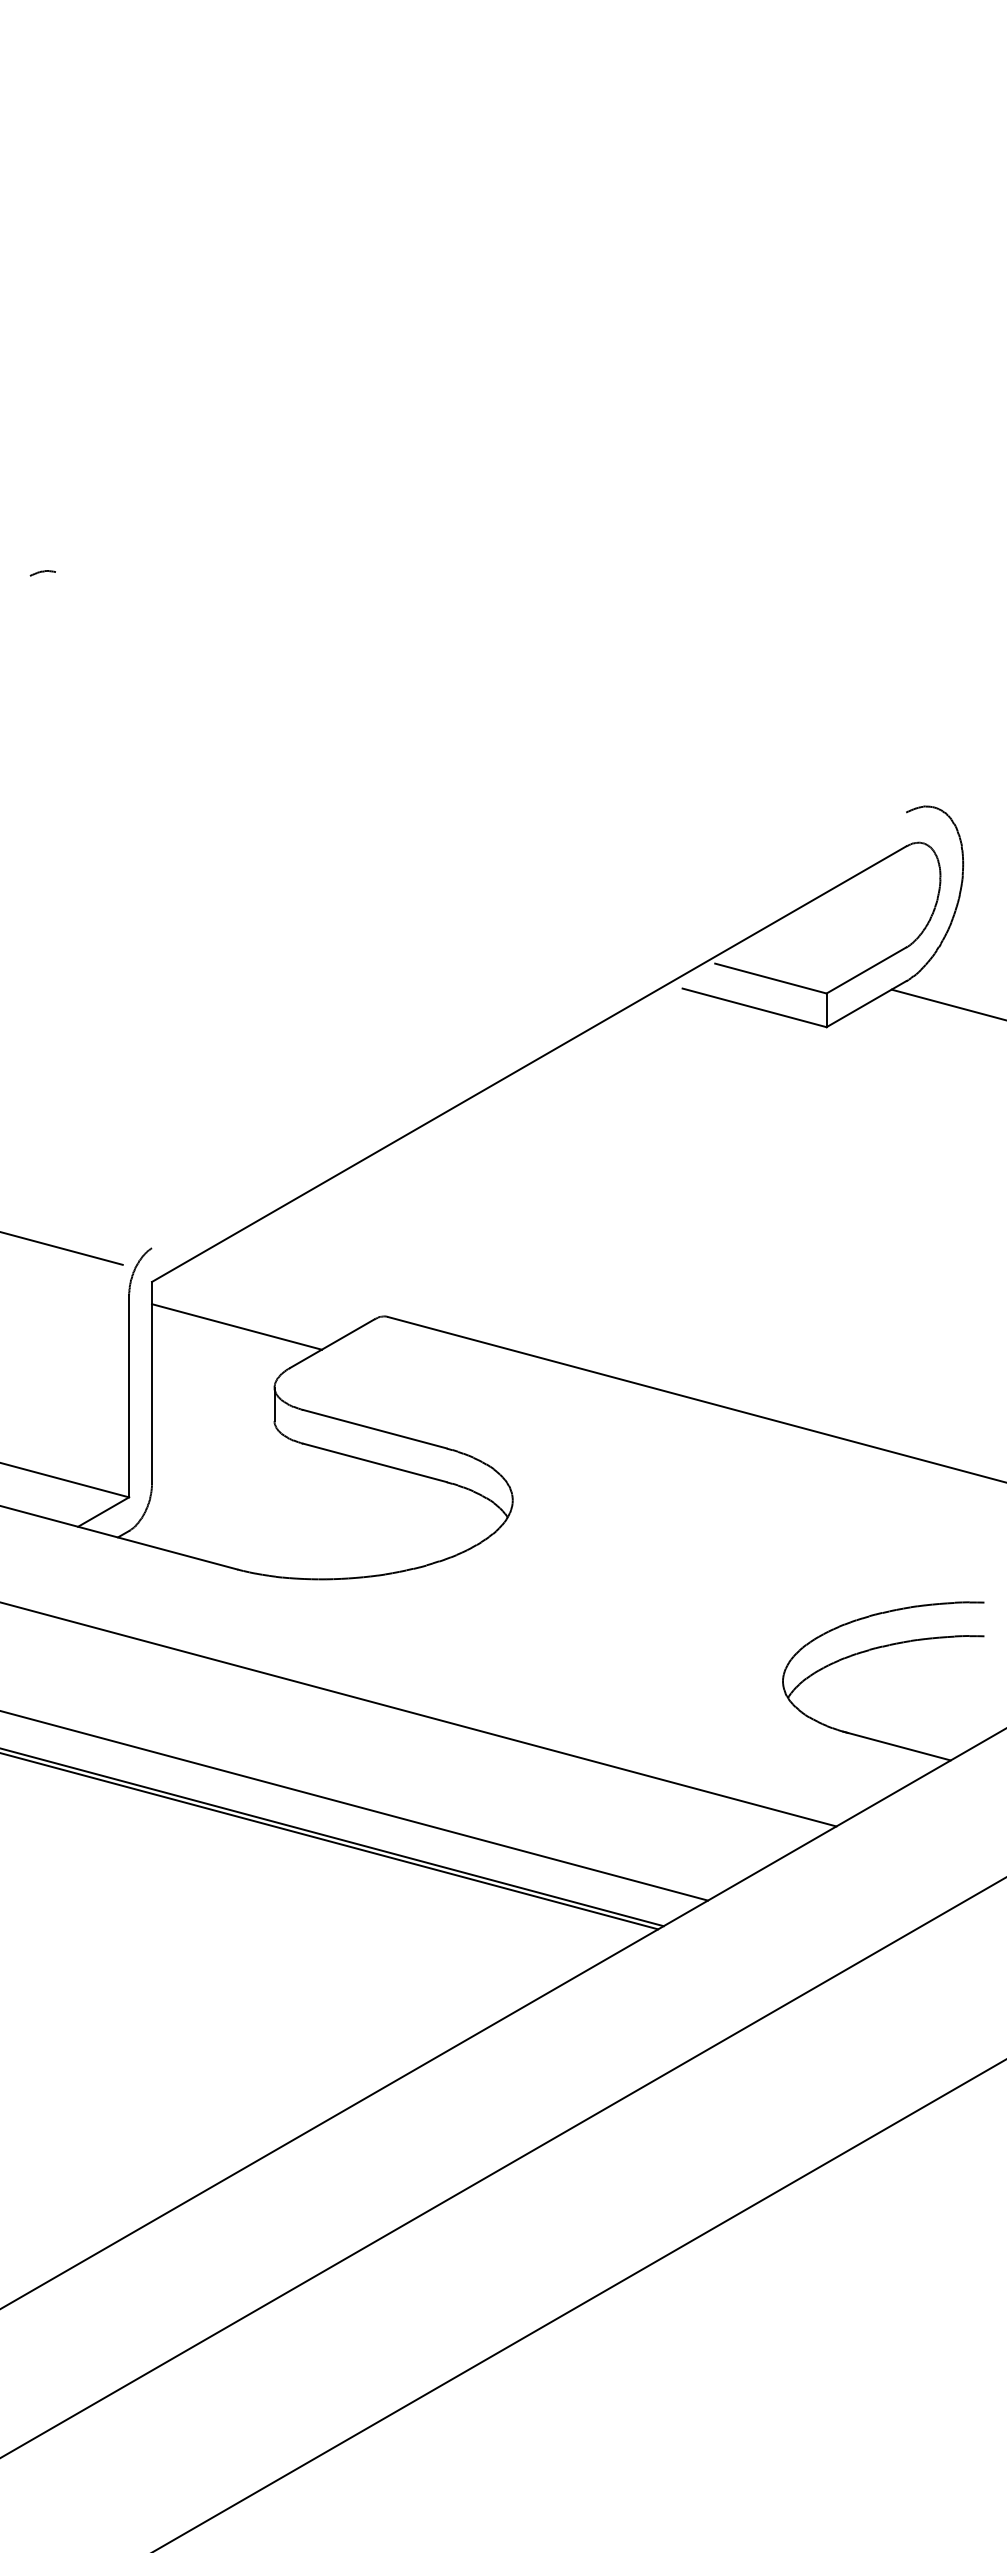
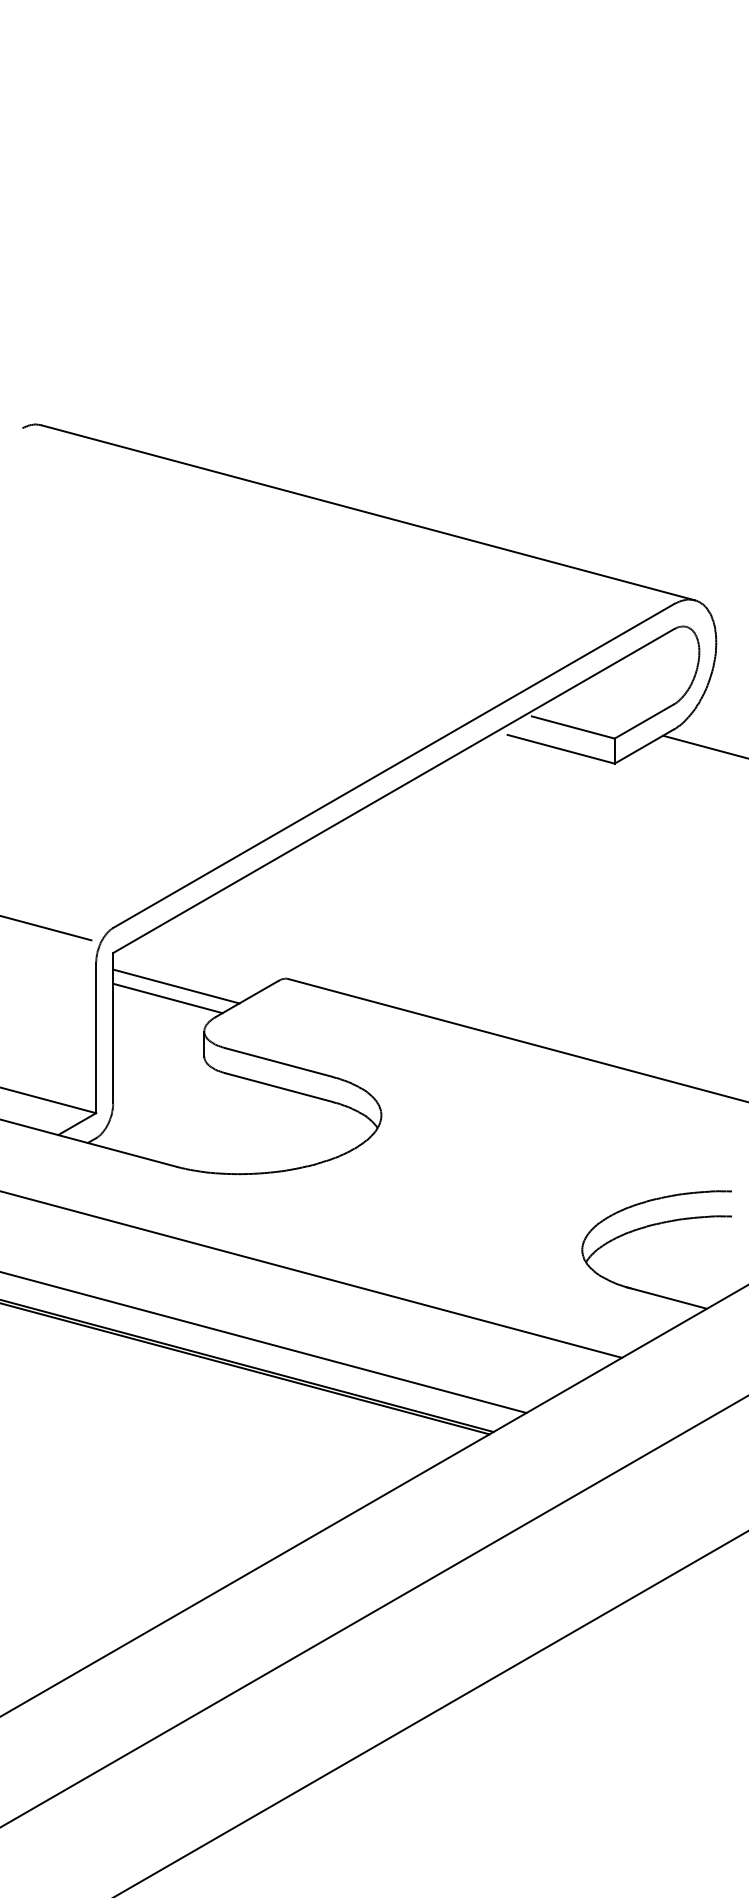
line: (495, 689) -> (368, 512), added
line: (529, 1029) -> (393, 765), added
line: (225, 1343) -> (167, 998), added

